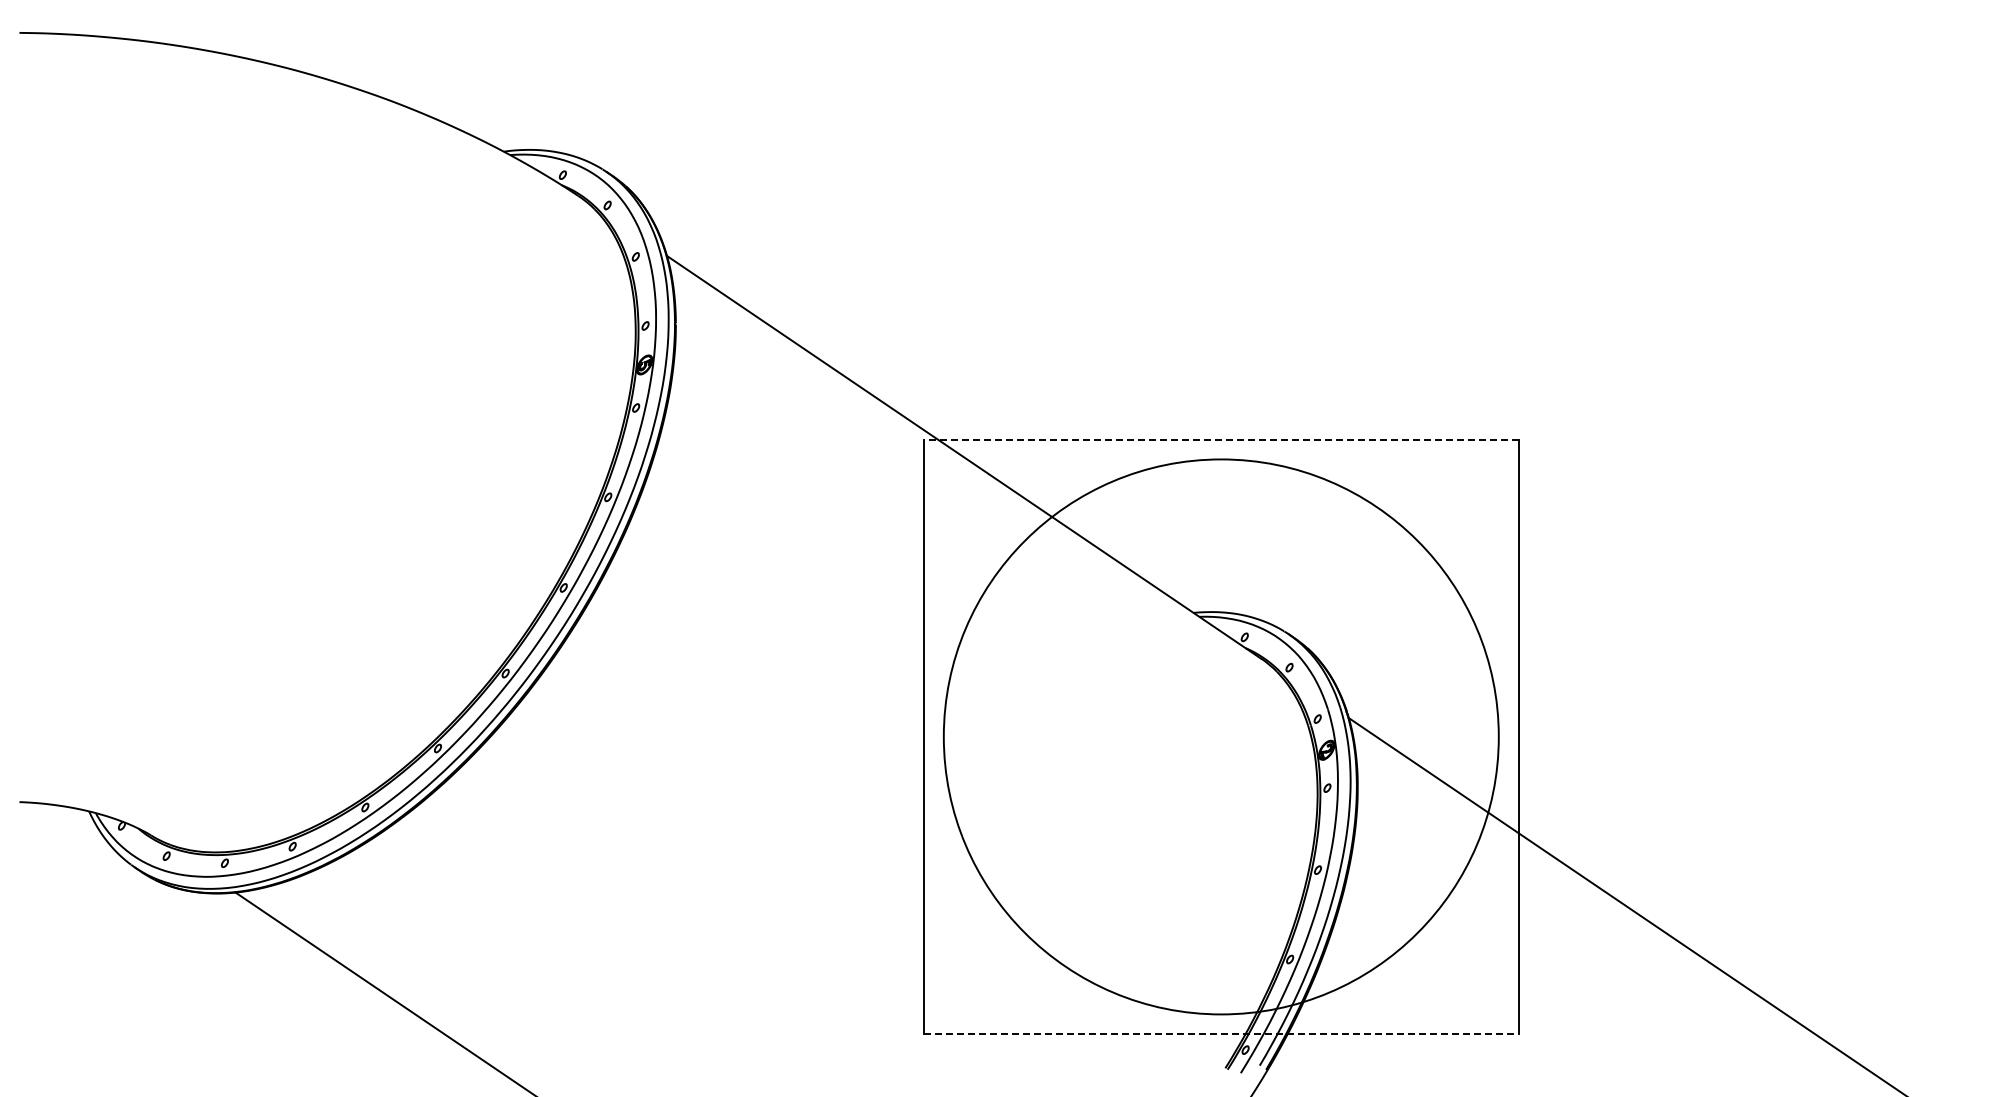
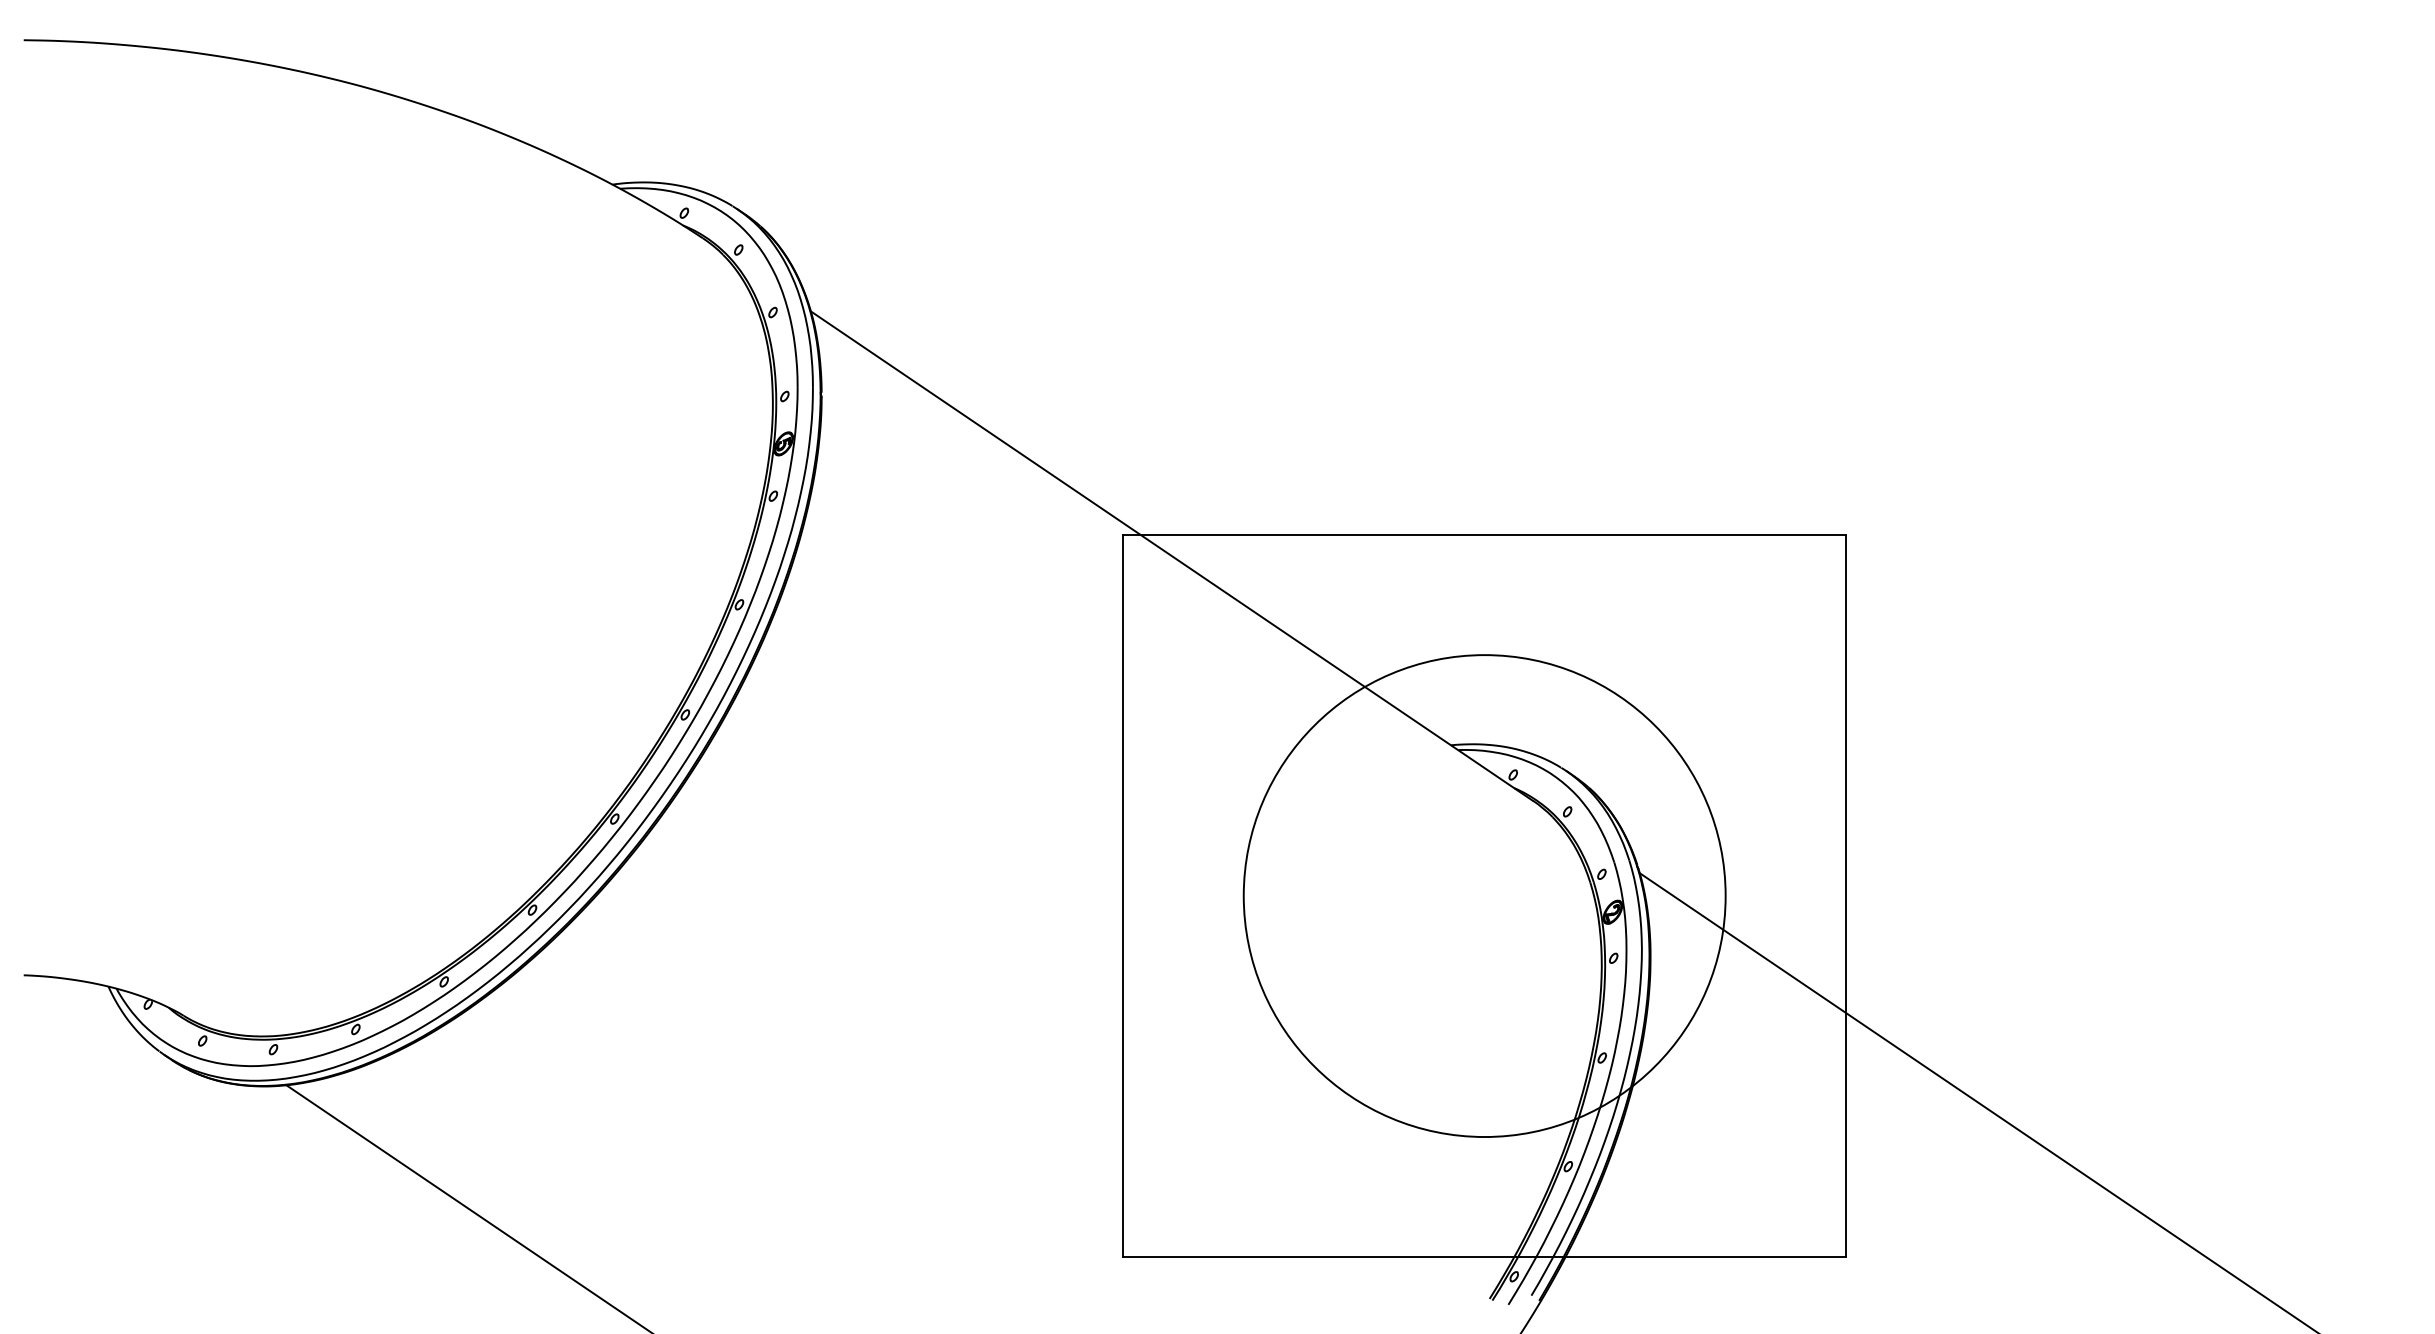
line: (1220, 439) -> (1483, 534), dashed -> solid
circle: (1221, 736) -> (1484, 895), size x0.71
line: (1221, 1034) -> (1484, 1257), dashed -> solid

